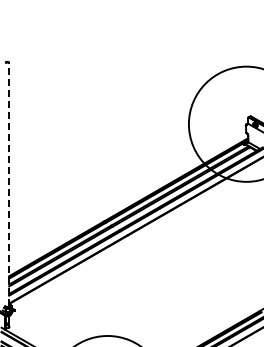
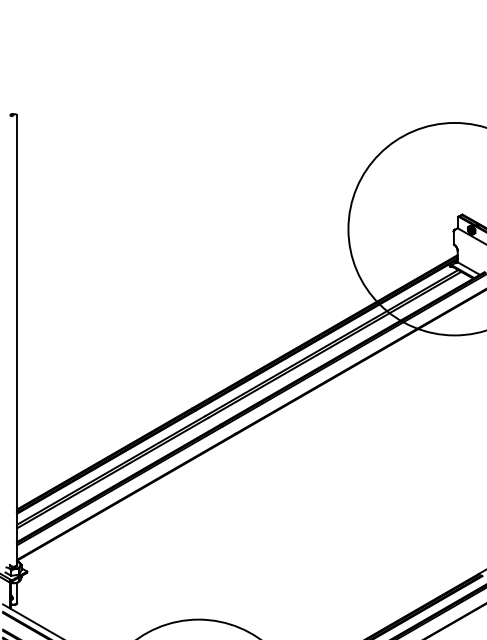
line: (9, 184) -> (17, 340), dashed -> solid

